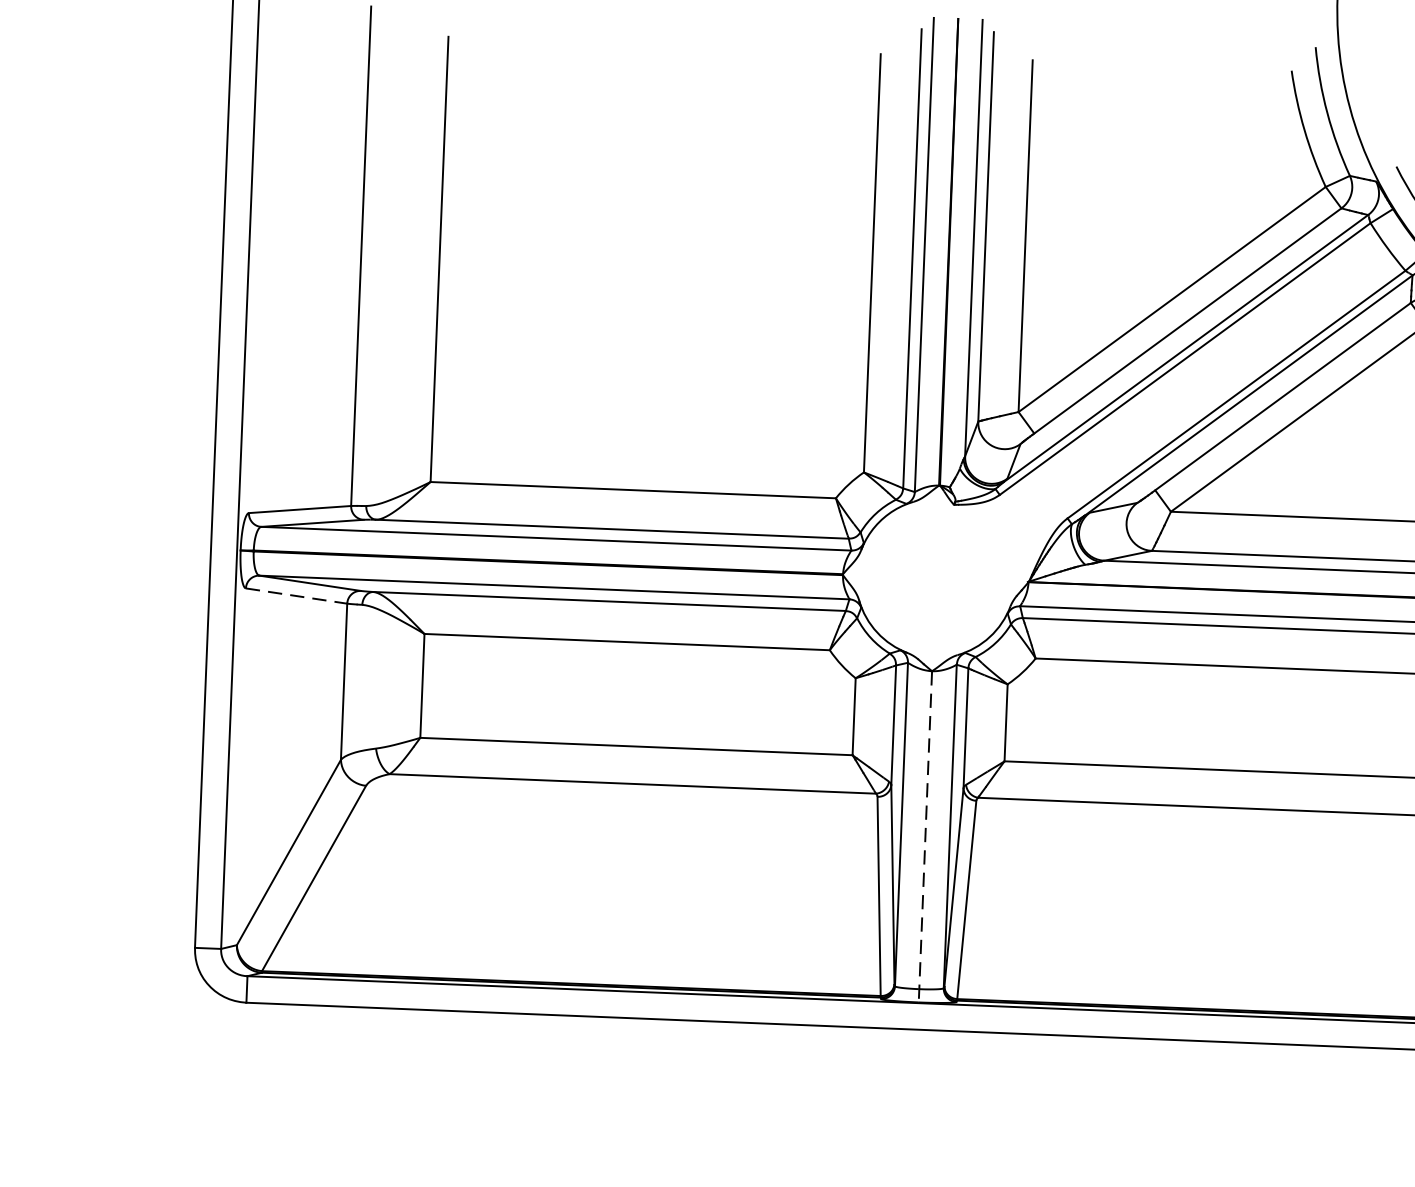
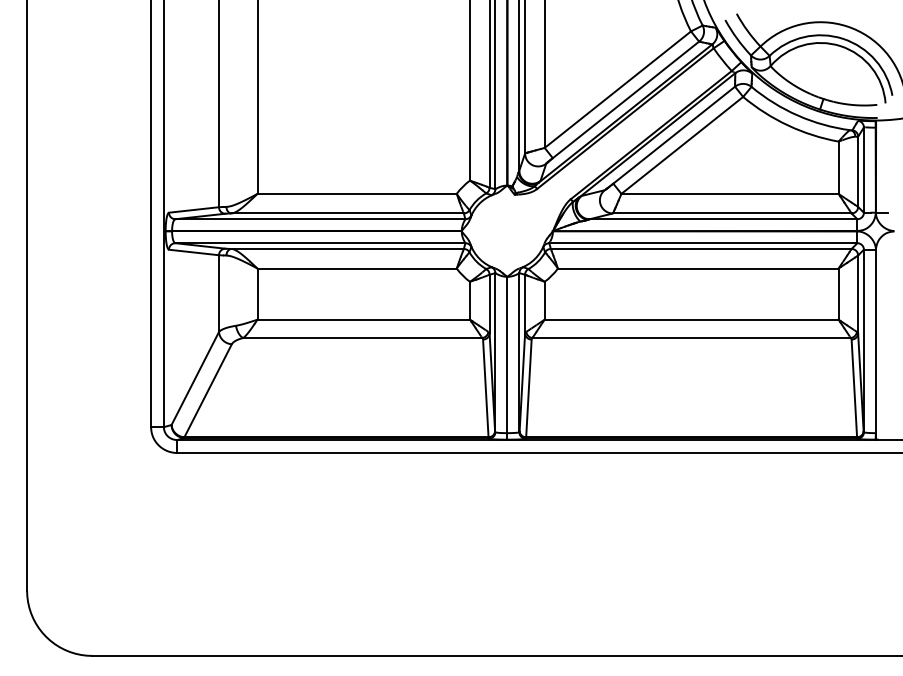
line: (297, 596) -> (194, 252), dashed -> solid
line: (925, 837) -> (507, 358), dashed -> solid

